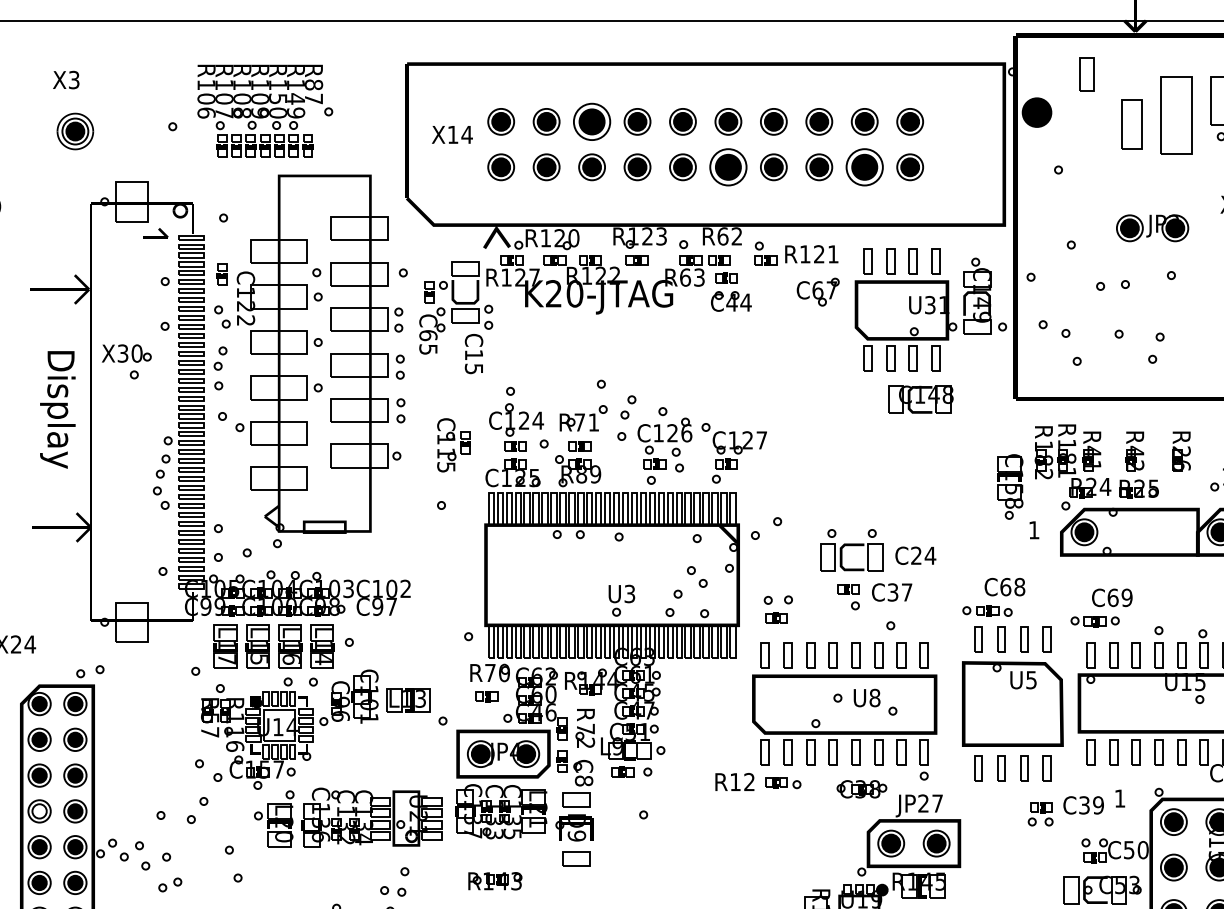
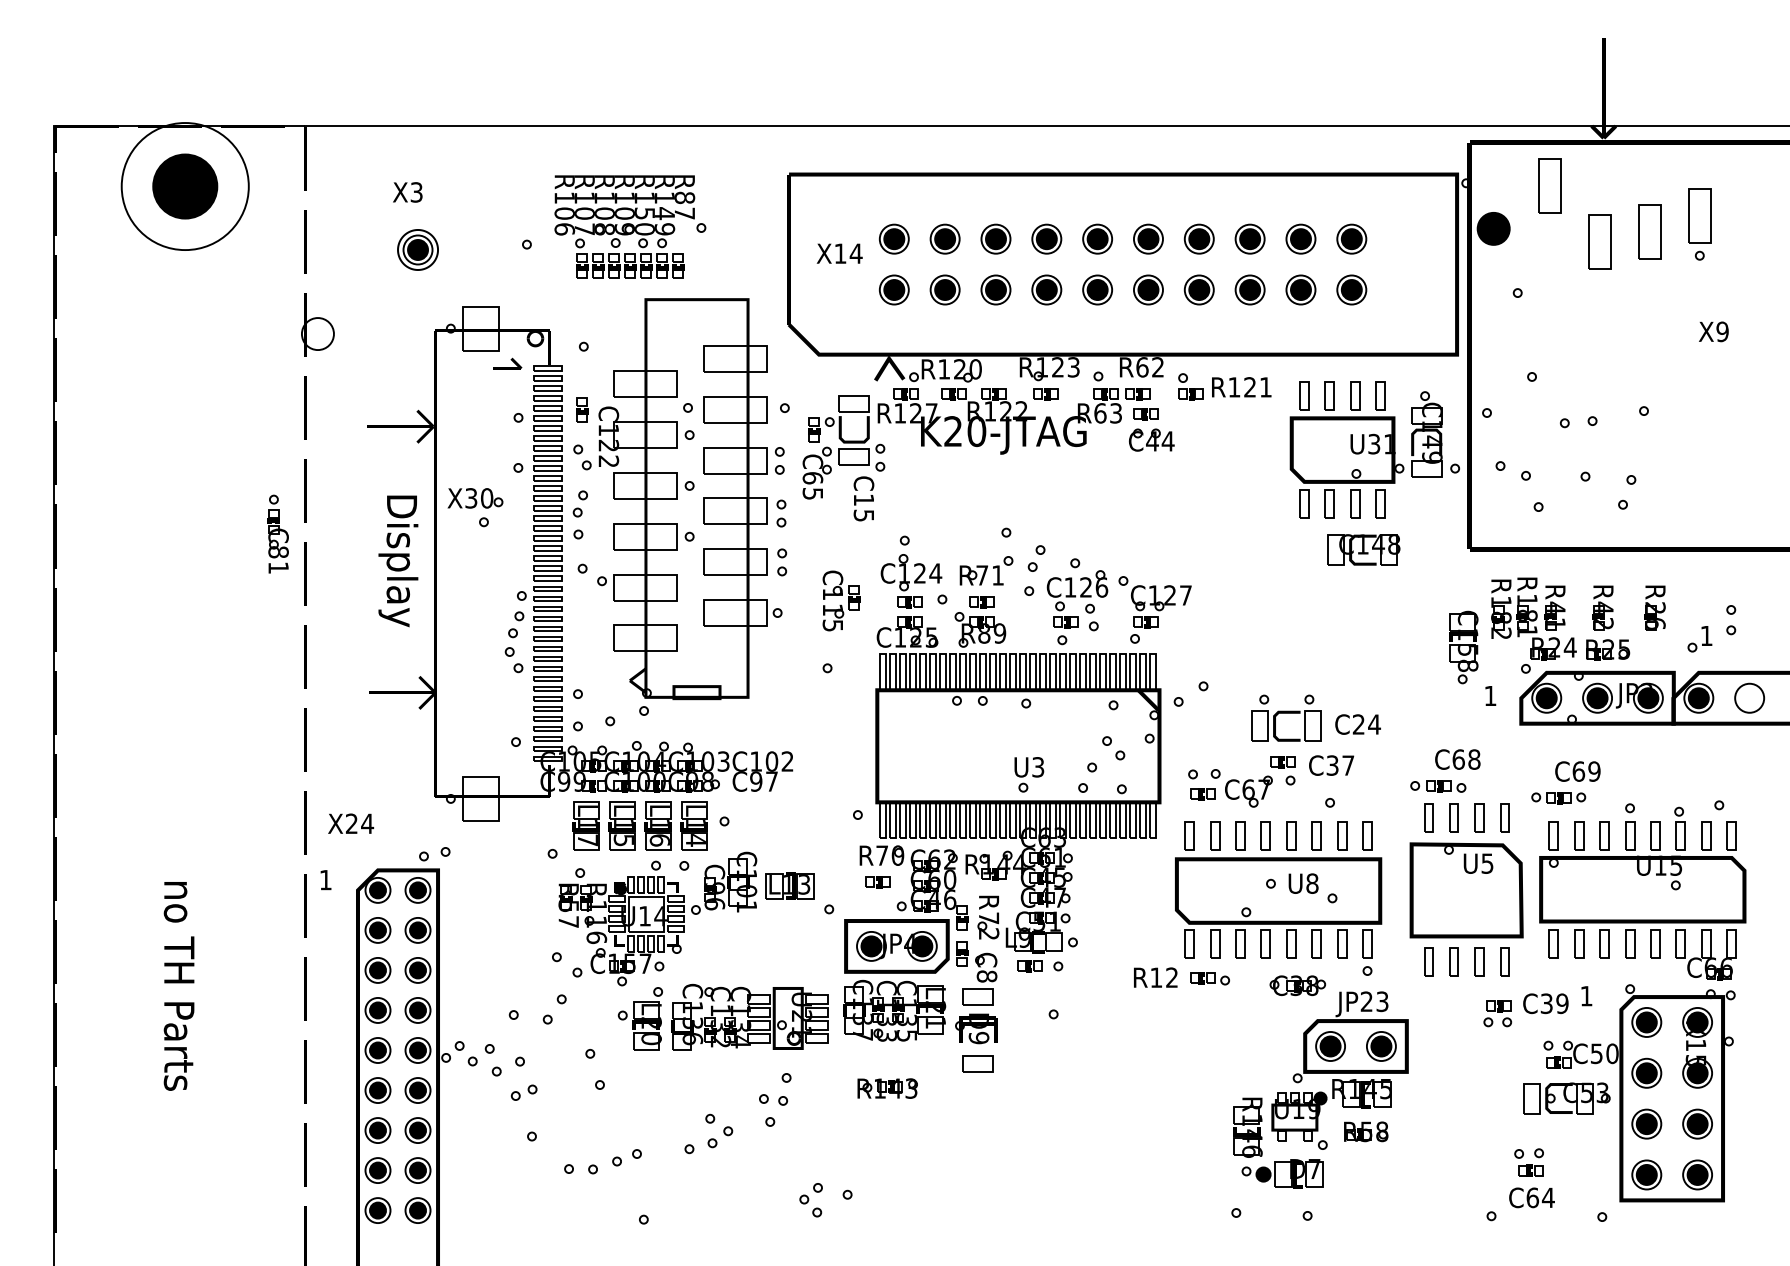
part: (1086, 73) -> (1549, 185), size x1.43
part: (1176, 115) -> (1649, 231), size x0.62
part: (591, 121) -> (995, 238), size x0.71
part: (728, 166) -> (1148, 289), size x0.71
part: (864, 166) -> (1300, 289), size x0.71
part: (1152, 227) -> (1622, 697), moved
part: (817, 292) -> (1248, 791), moved
text: (937, 803) -> (1382, 1001), JP27 -> JP23
fill: (39, 811) -> (377, 1010), added

